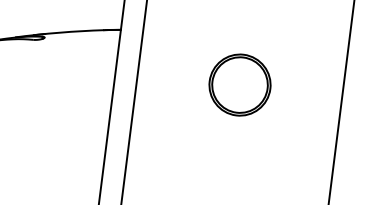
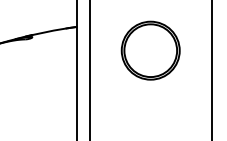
circle: (239, 84) -> (150, 50), size x1.6

